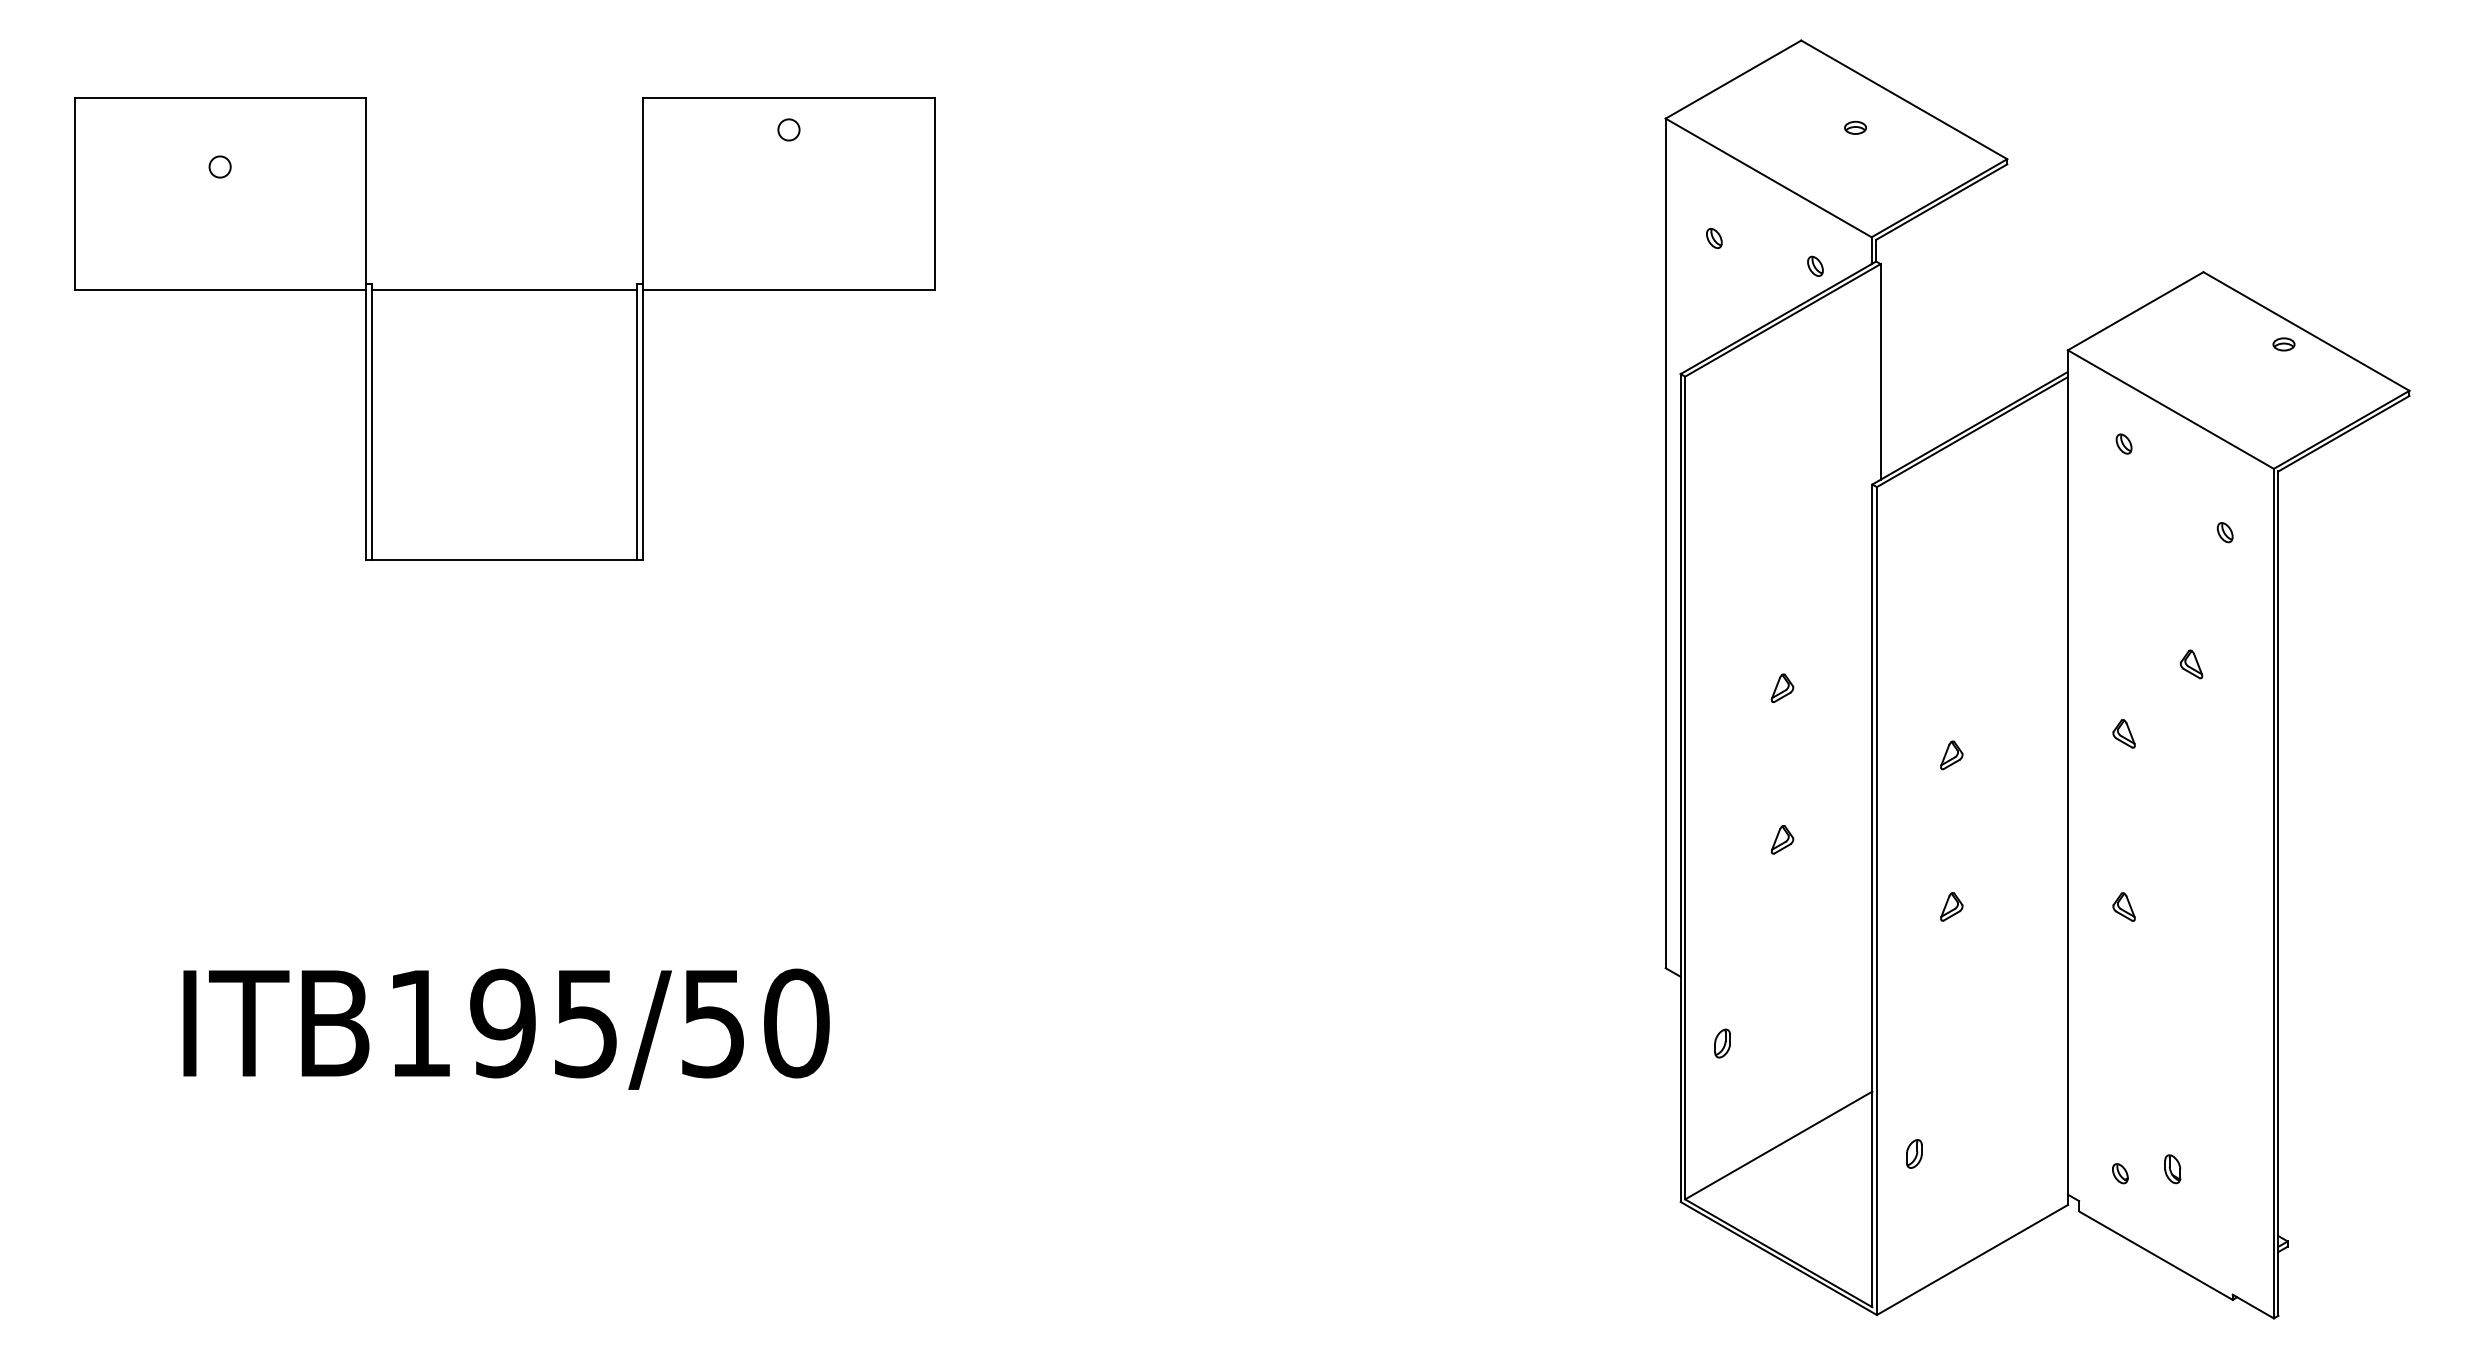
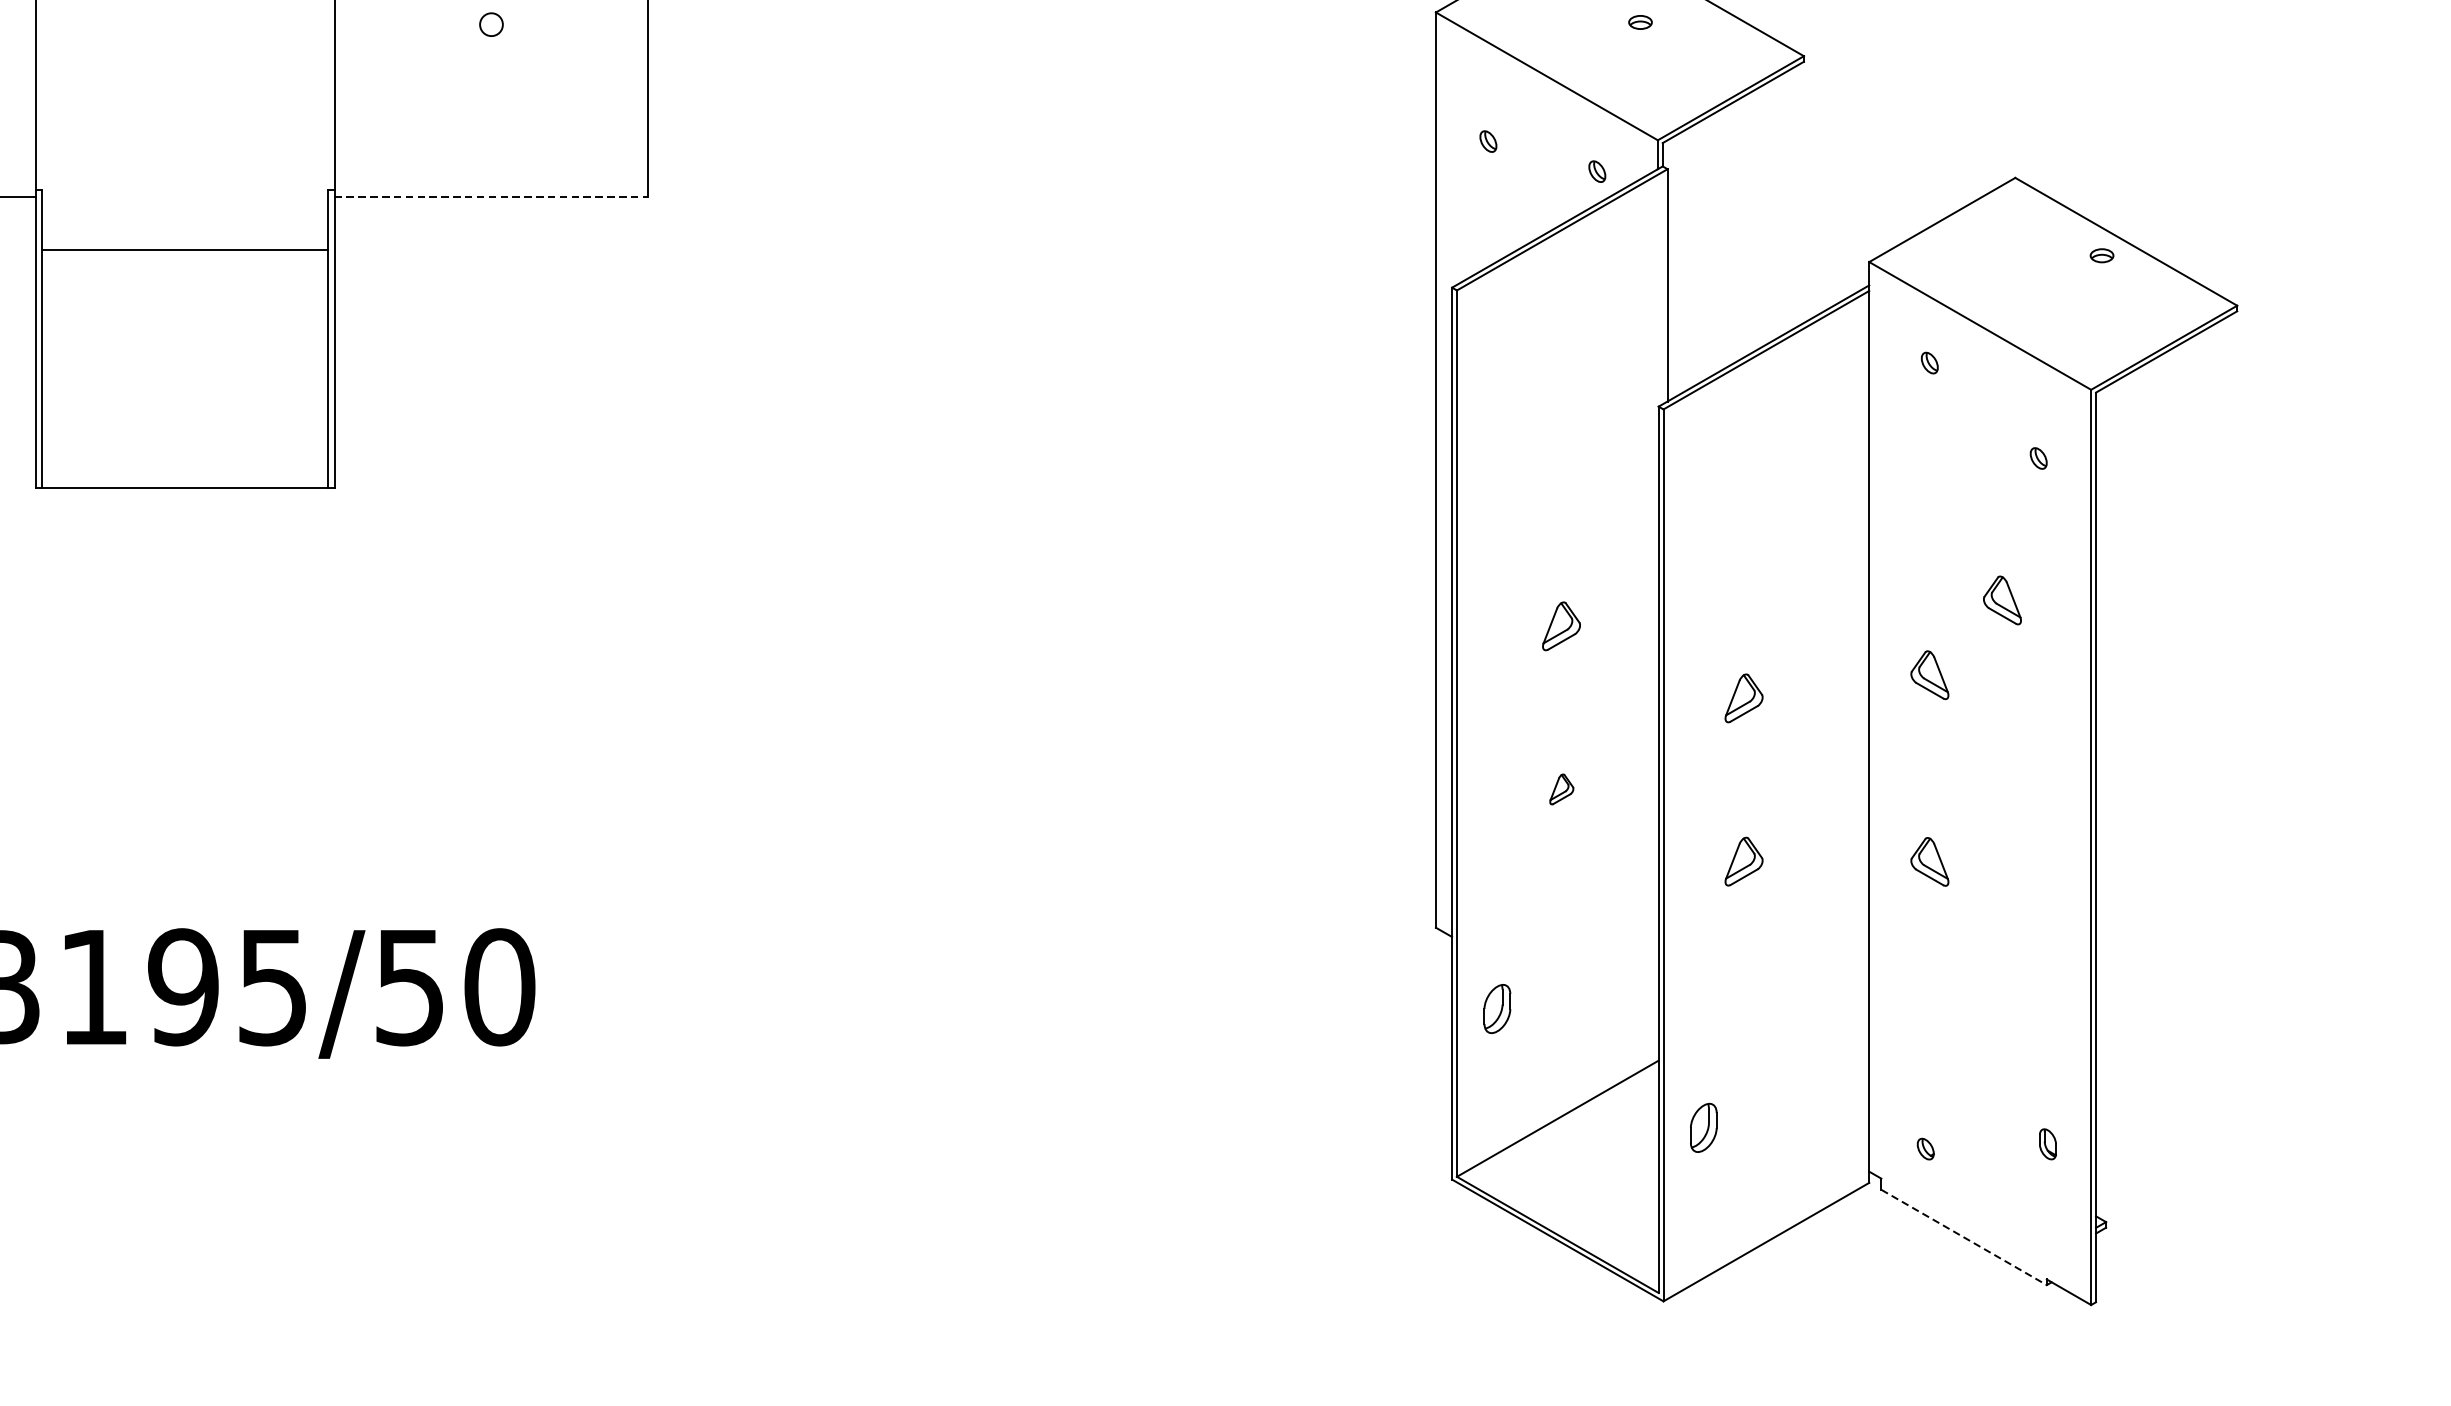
line: (504, 289) -> (185, 249), moved
line: (789, 289) -> (492, 196), solid -> dashed
part: (2191, 664) -> (2002, 600), size x1.6
part: (1782, 687) -> (1561, 625), size x1.6
part: (2123, 733) -> (1929, 674), size x1.6
part: (1951, 755) -> (1743, 698), size x1.6
part: (1951, 906) -> (1743, 861), size x1.6
part: (2123, 906) -> (1929, 861), size x1.6
part: (1722, 1043) -> (1497, 1008), size x1.6
part: (1914, 1153) -> (1704, 1127), size x1.6
part: (2172, 1169) -> (2047, 1144), moved
line: (2155, 1255) -> (1963, 1237), solid -> dashed

